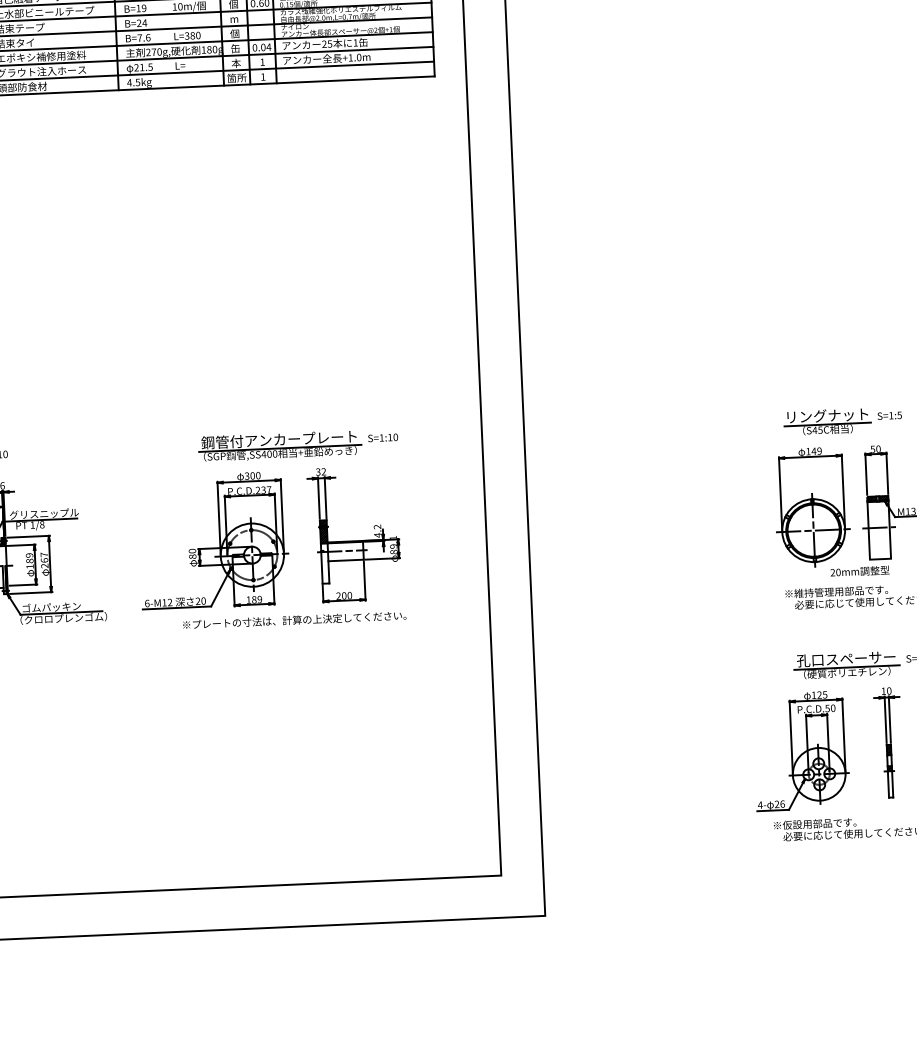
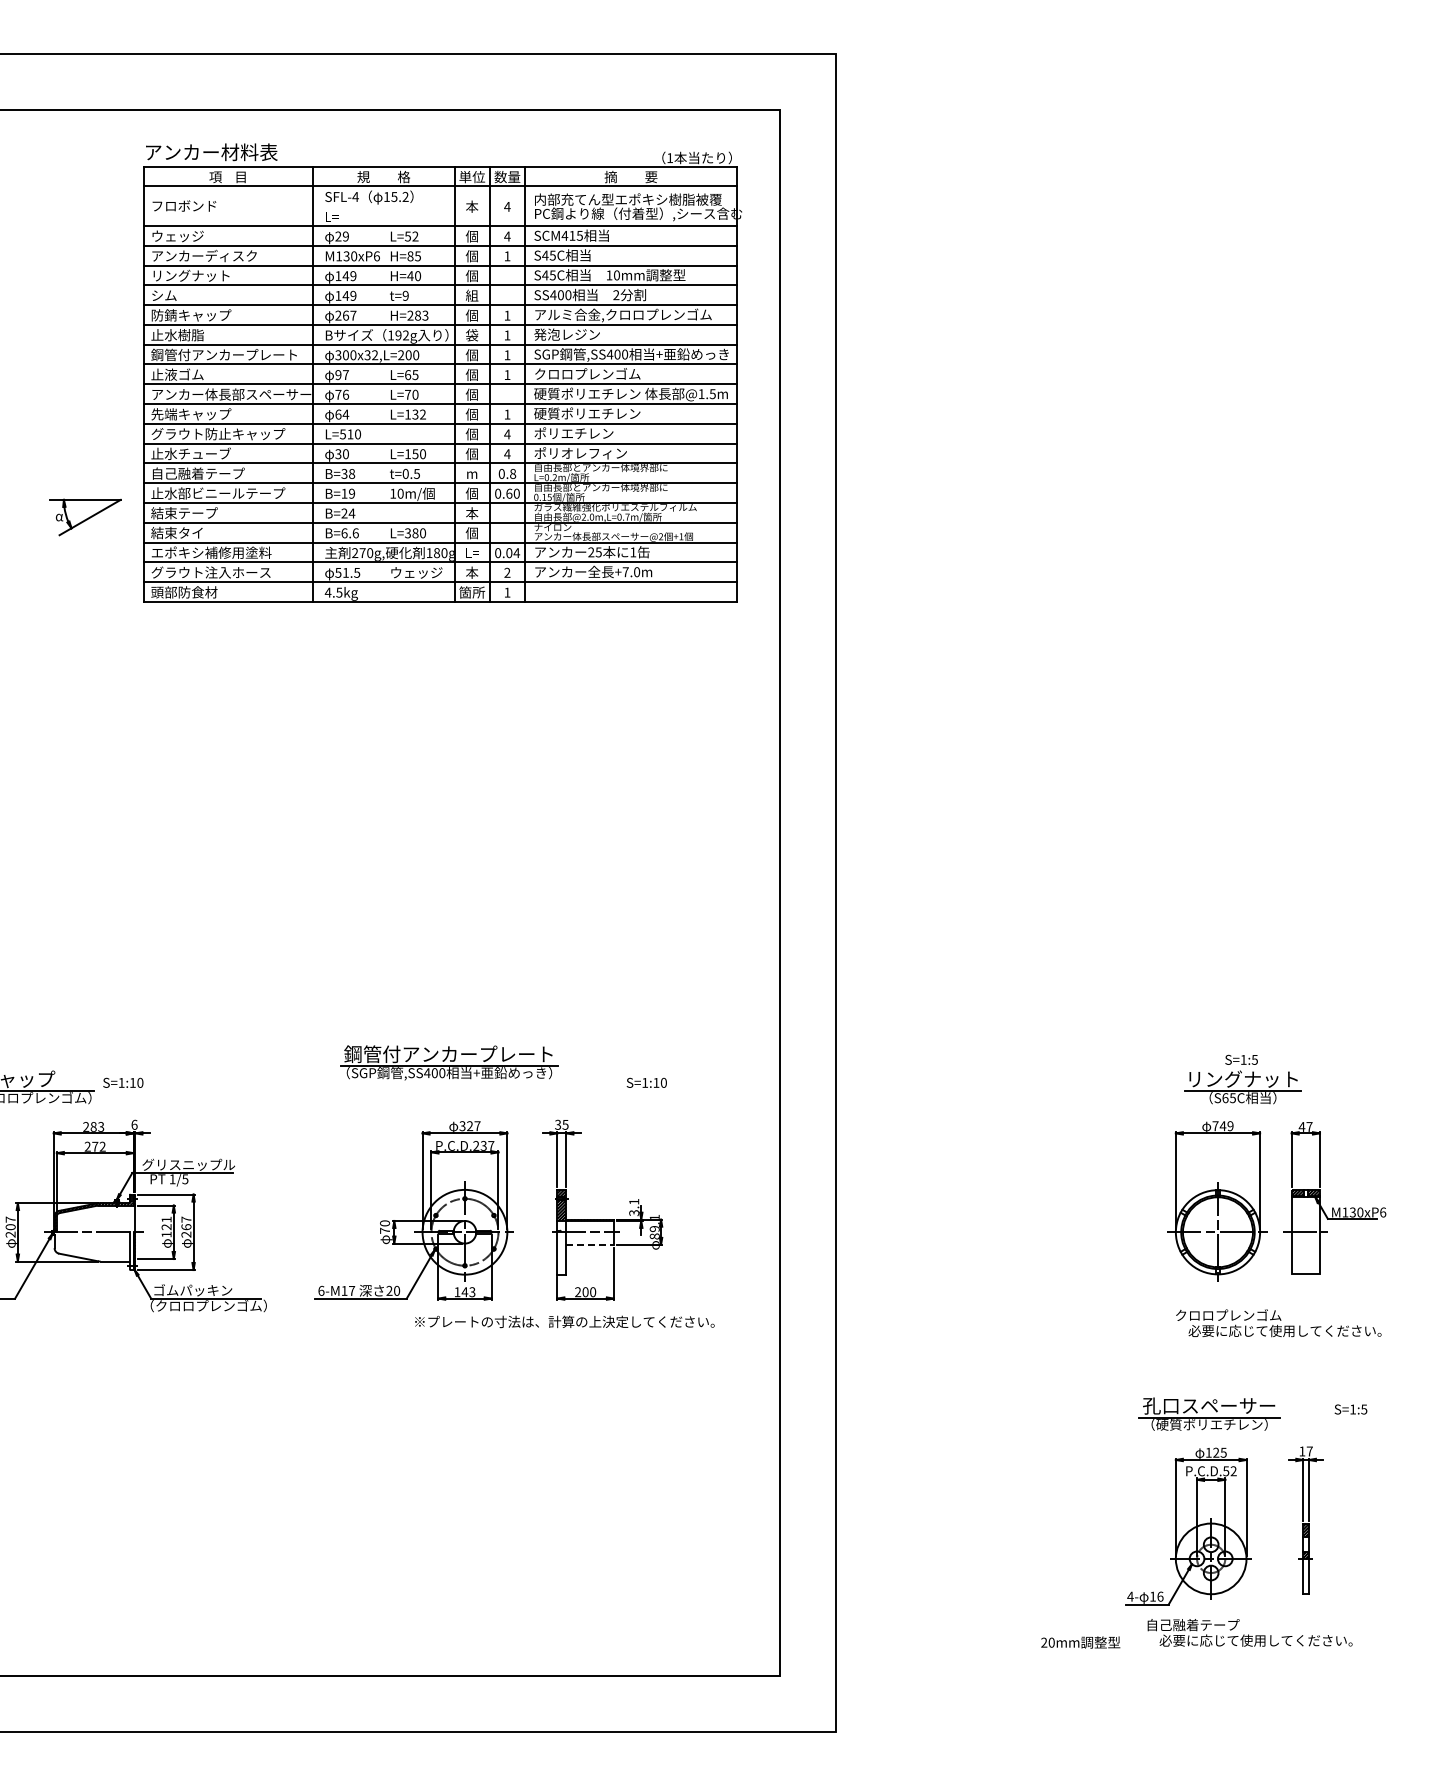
text: (234, 19) -> (472, 513), m -> 本
text: (139, 38) -> (344, 533), B=7.6 -> B=6.6
text: (235, 48) -> (472, 552), 缶 -> L=
text: (350, 58) -> (625, 572), +1.0m -> +7.0m
text: (262, 61) -> (507, 572), 1 -> 2
text: (194, 64) -> (416, 572), L= -> ウェッジ
text: (136, 67) -> (338, 572), 21.5 -> 51.5
text: (889, 415) -> (1241, 1059), moved
text: (814, 430) -> (1225, 1098), S45C -> S65C
part: (280, 445) -> (449, 1062), moved
text: (875, 448) -> (1305, 1126), 50 -> 47
text: (808, 451) -> (1215, 1126), 149 -> 749
text: (323, 471) -> (565, 1124), 32 -> 35
text: (255, 476) -> (473, 1126), 300 -> 327
text: (42, 524) -> (185, 1179), 1/8 -> 1/5
text: (377, 531) -> (634, 1207), 4.2 -> 3.1
text: (193, 556) -> (385, 1230), 80 -> 70
text: (29, 558) -> (166, 1223), 189 -> 121
line: (346, 560) -> (590, 1244), solid -> dashed
text: (859, 571) -> (1080, 1642), moved
text: (836, 591) -> (1245, 1315), ※維持管理用部品です。 -> クロロプレンゴム
text: (256, 599) -> (468, 1292), 189 -> 143
text: (170, 602) -> (352, 1290), 6-M12 -> 6-M17
text: (294, 619) -> (564, 1321), moved
part: (846, 664) -> (1209, 1413), moved
text: (889, 691) -> (1309, 1451), 10 -> 17
text: (833, 708) -> (1233, 1471), P.C.D.50 -> P.C.D.52
text: (776, 804) -> (1152, 1596), 26 -> 16
text: (814, 824) -> (1202, 1625), ※仮設用部品です。 -> 自己融着テープ

